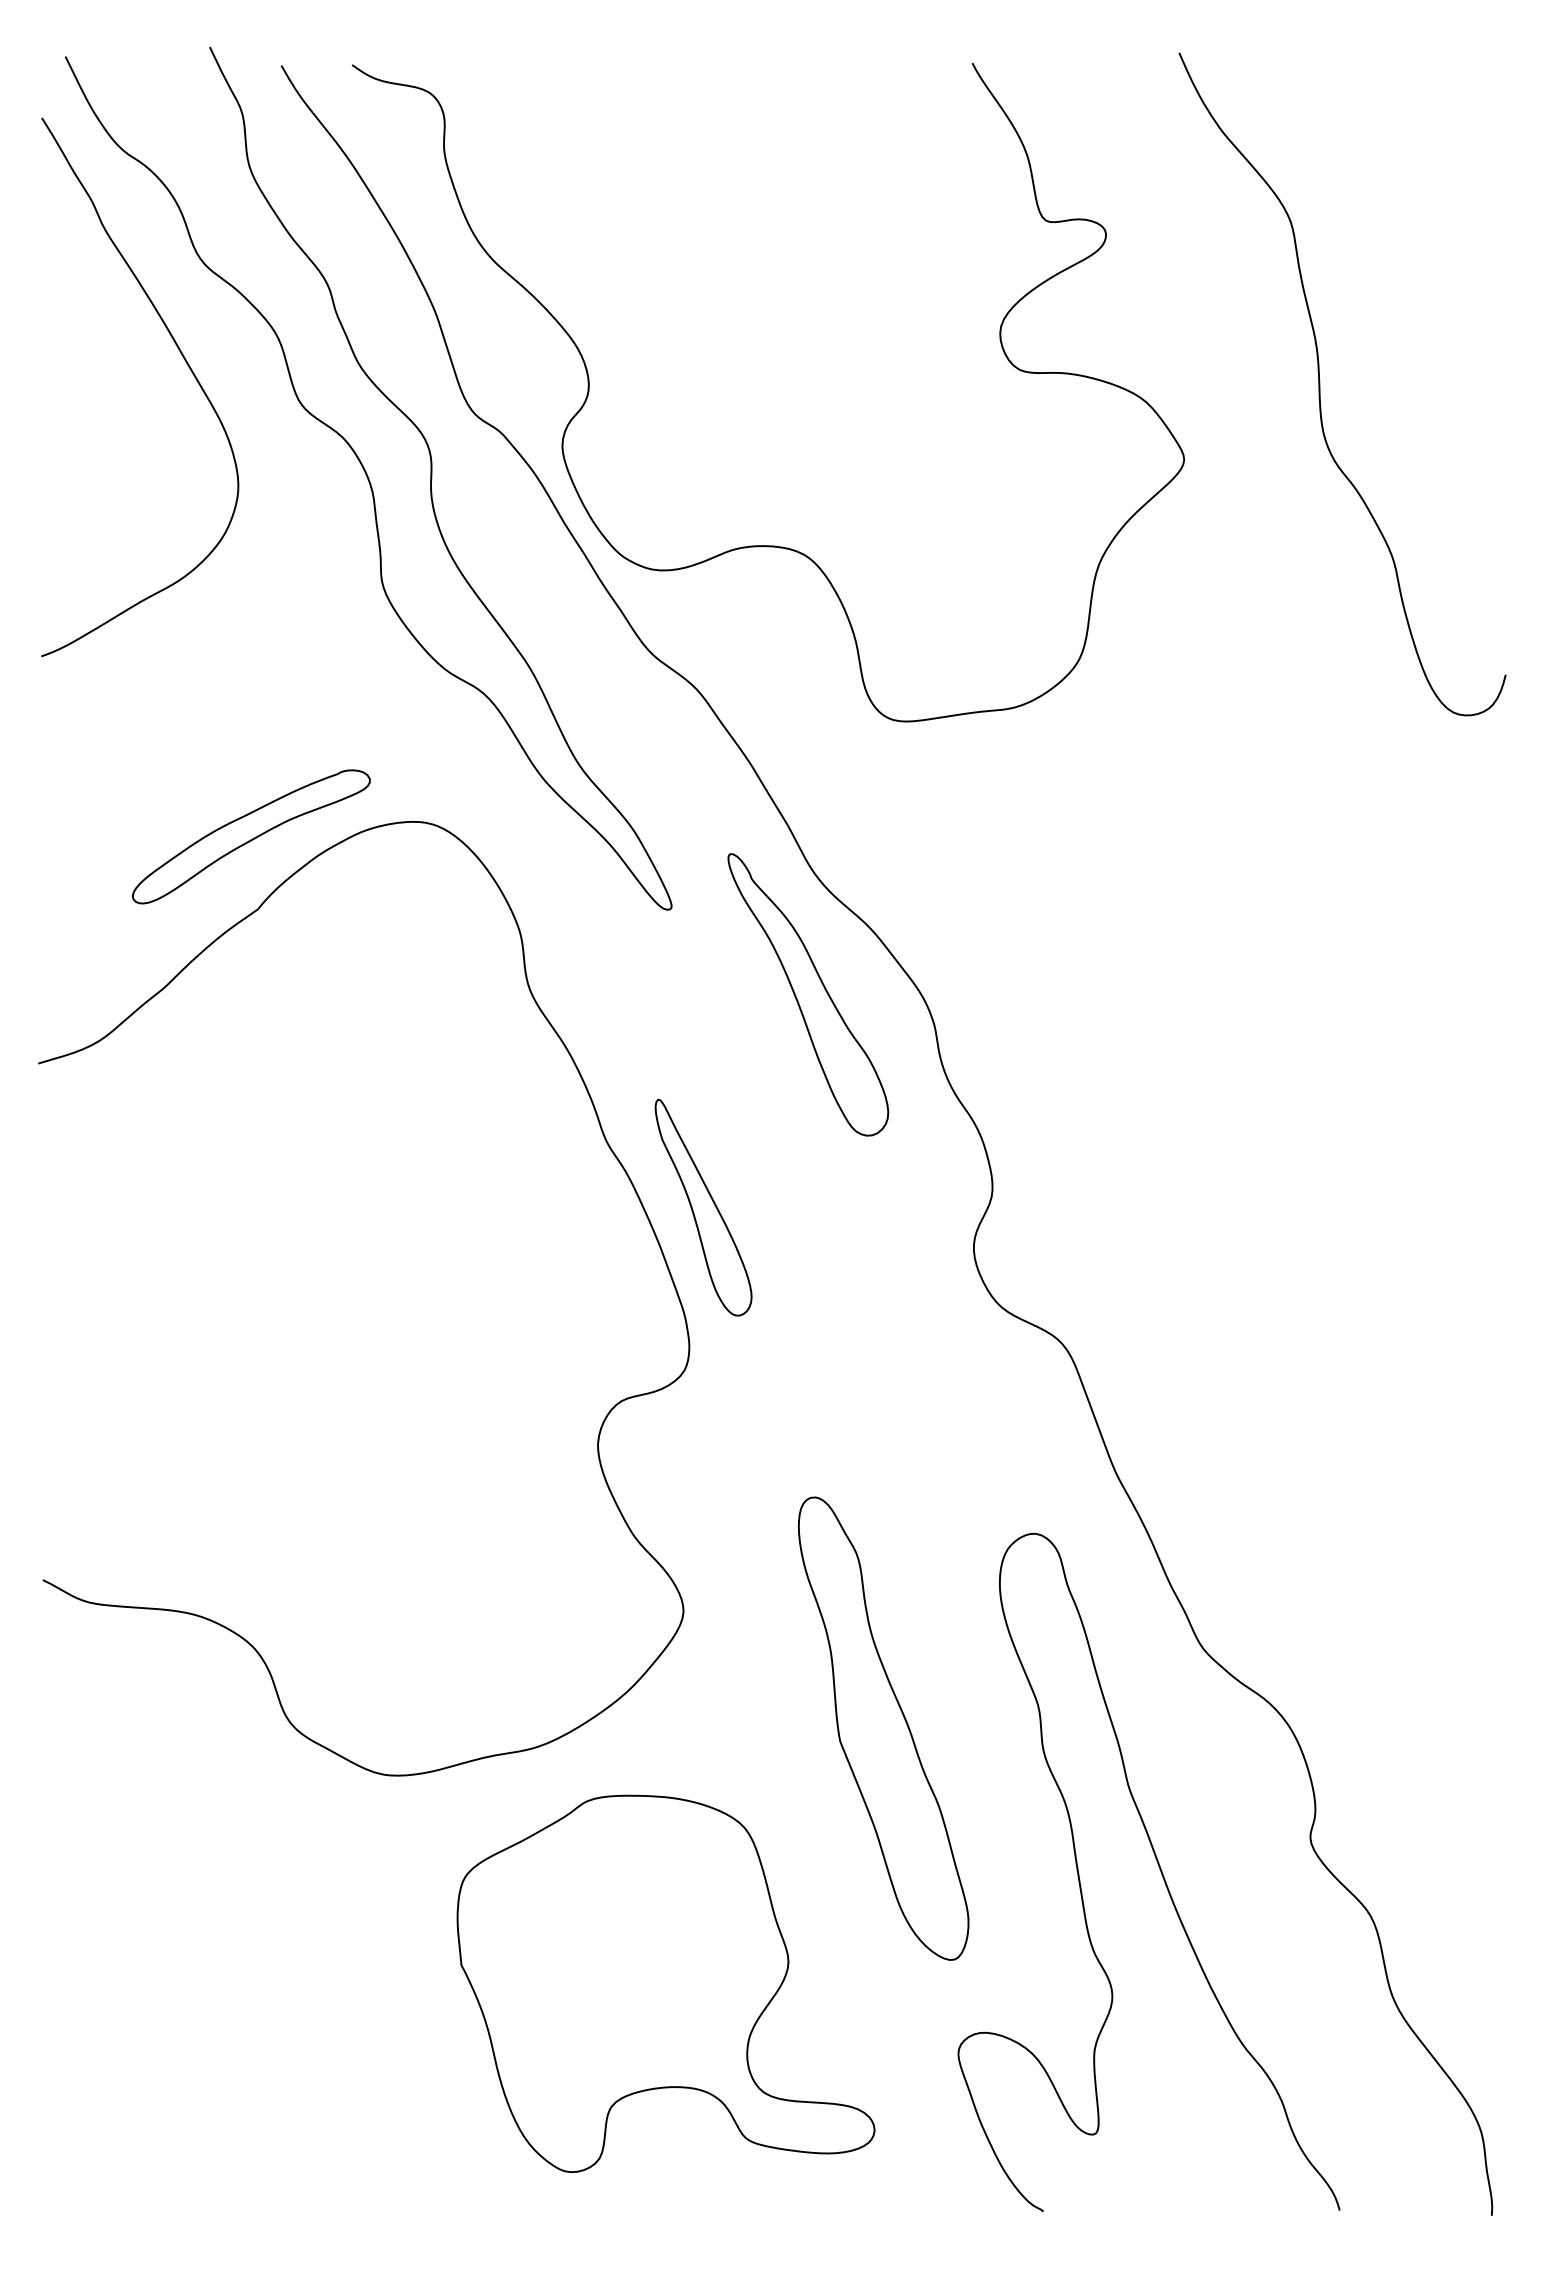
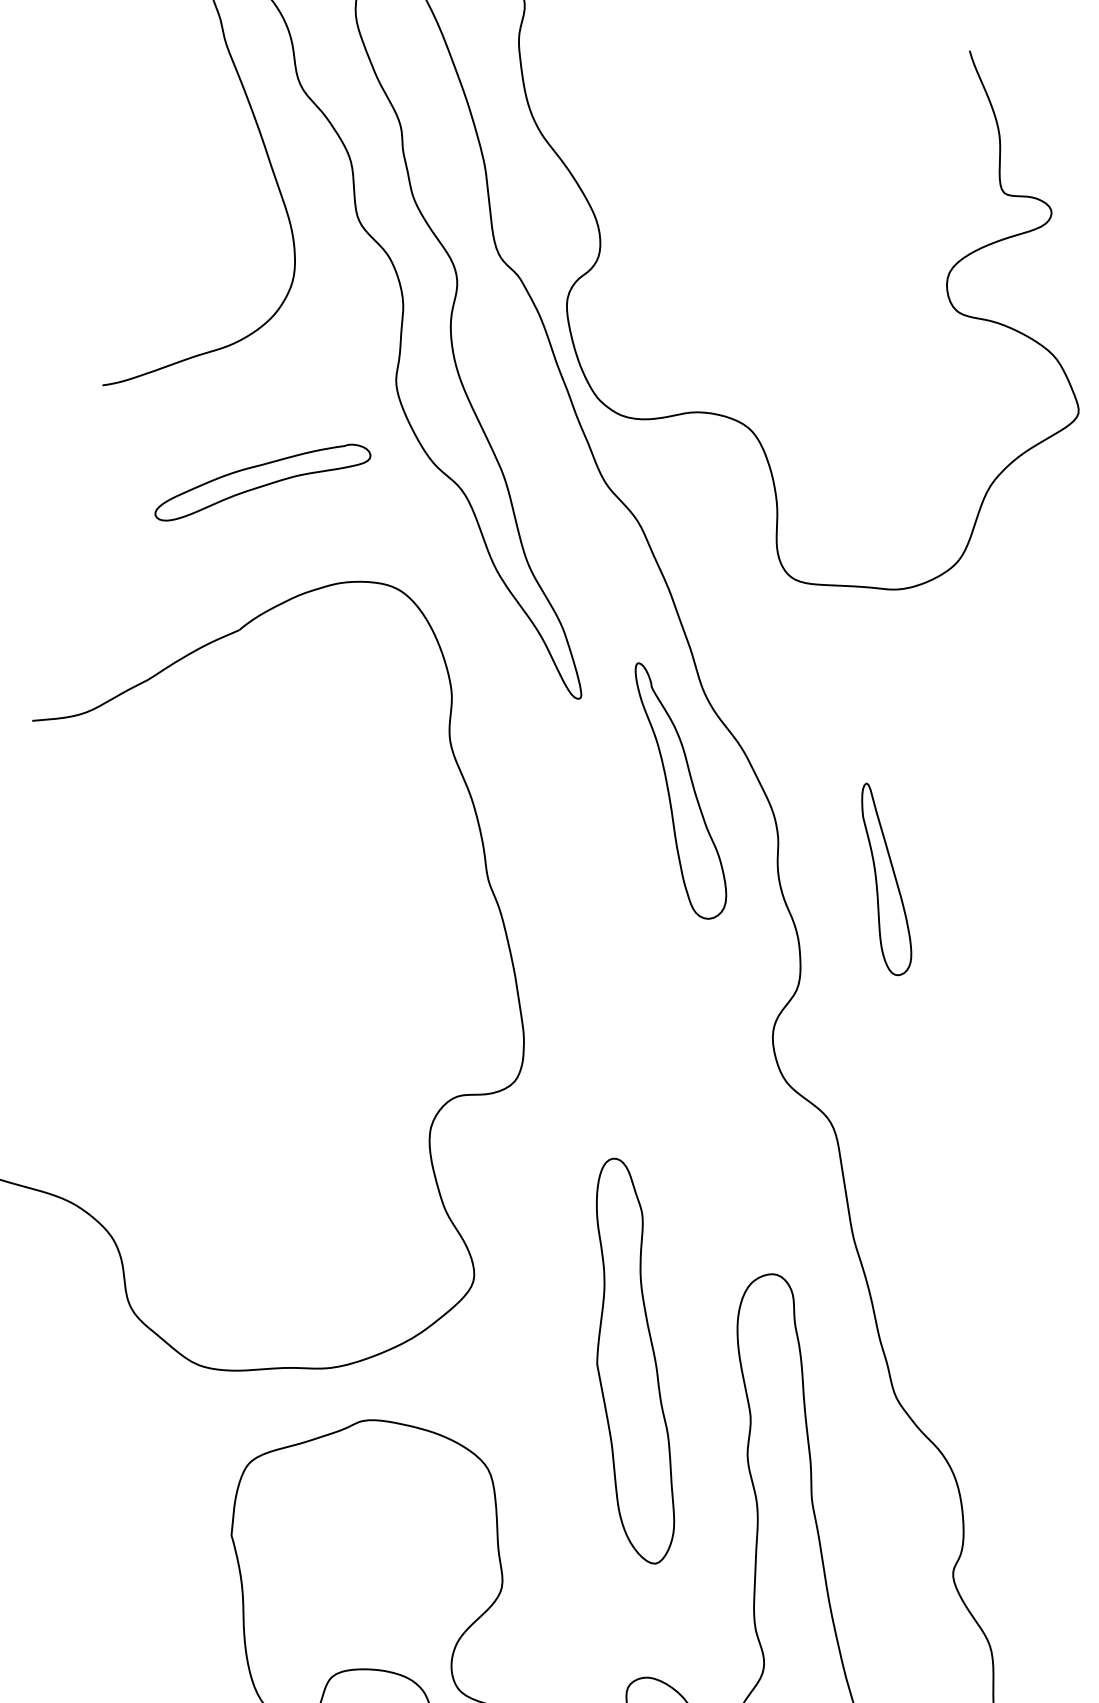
part: (251, 836) -> (263, 483), moved
part: (703, 1207) -> (885, 880), moved
part: (883, 1728) -> (635, 1361), moved

